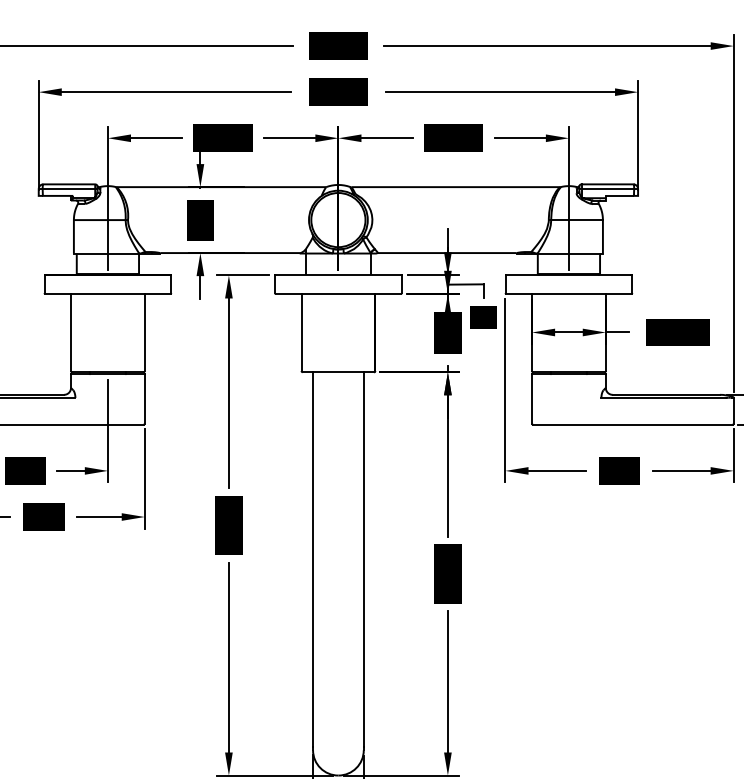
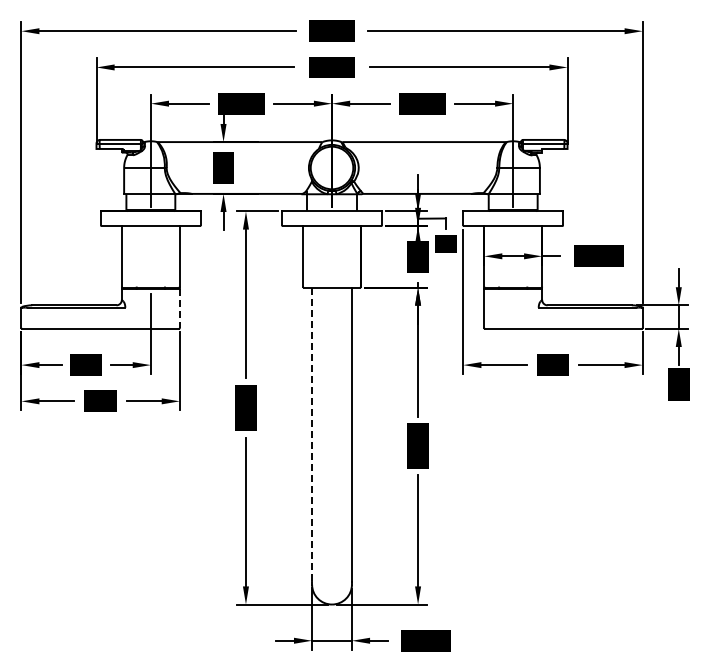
line: (144, 398) -> (179, 308), solid -> dashed
line: (313, 560) -> (312, 435), solid -> dashed

